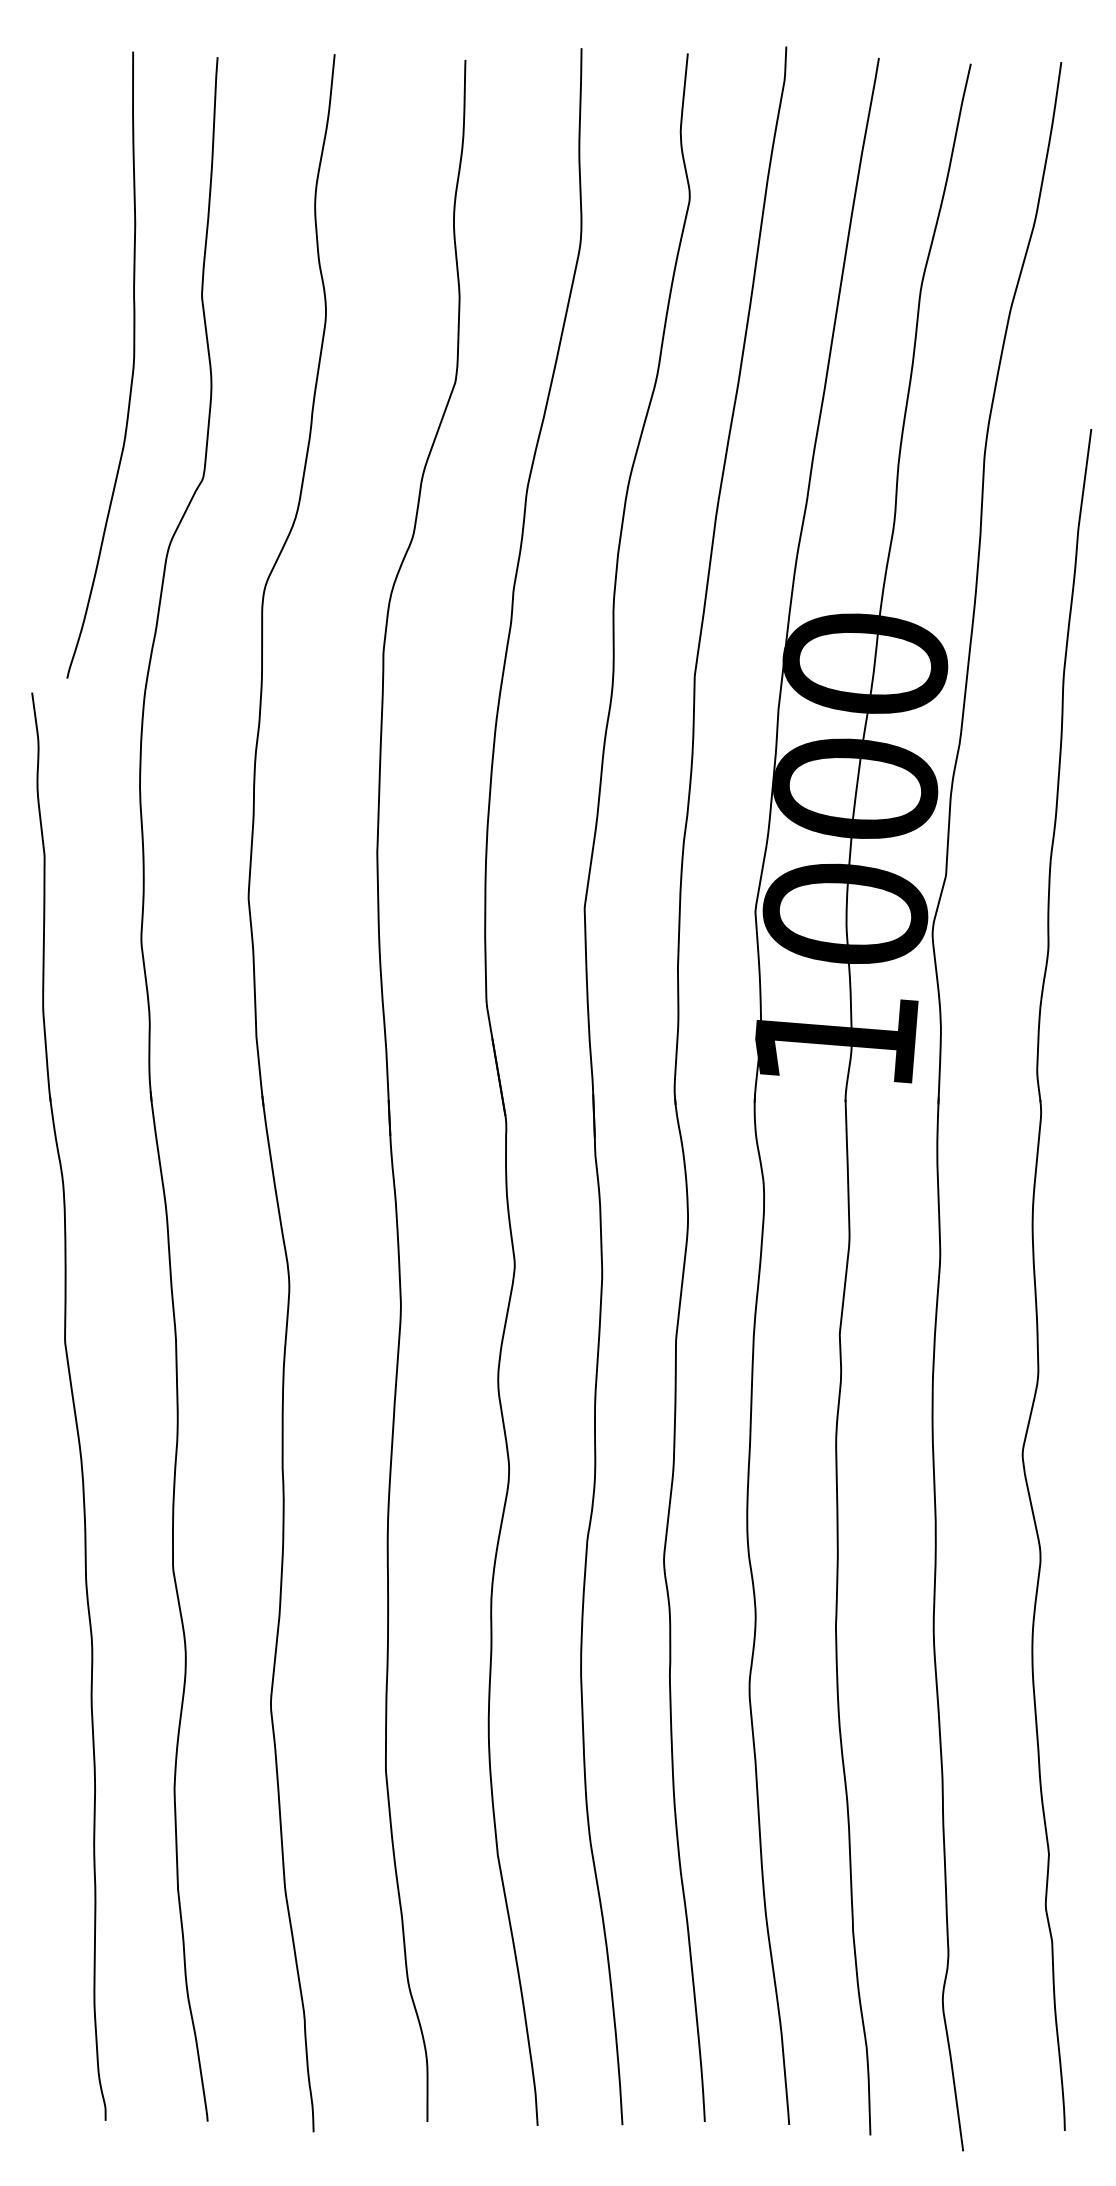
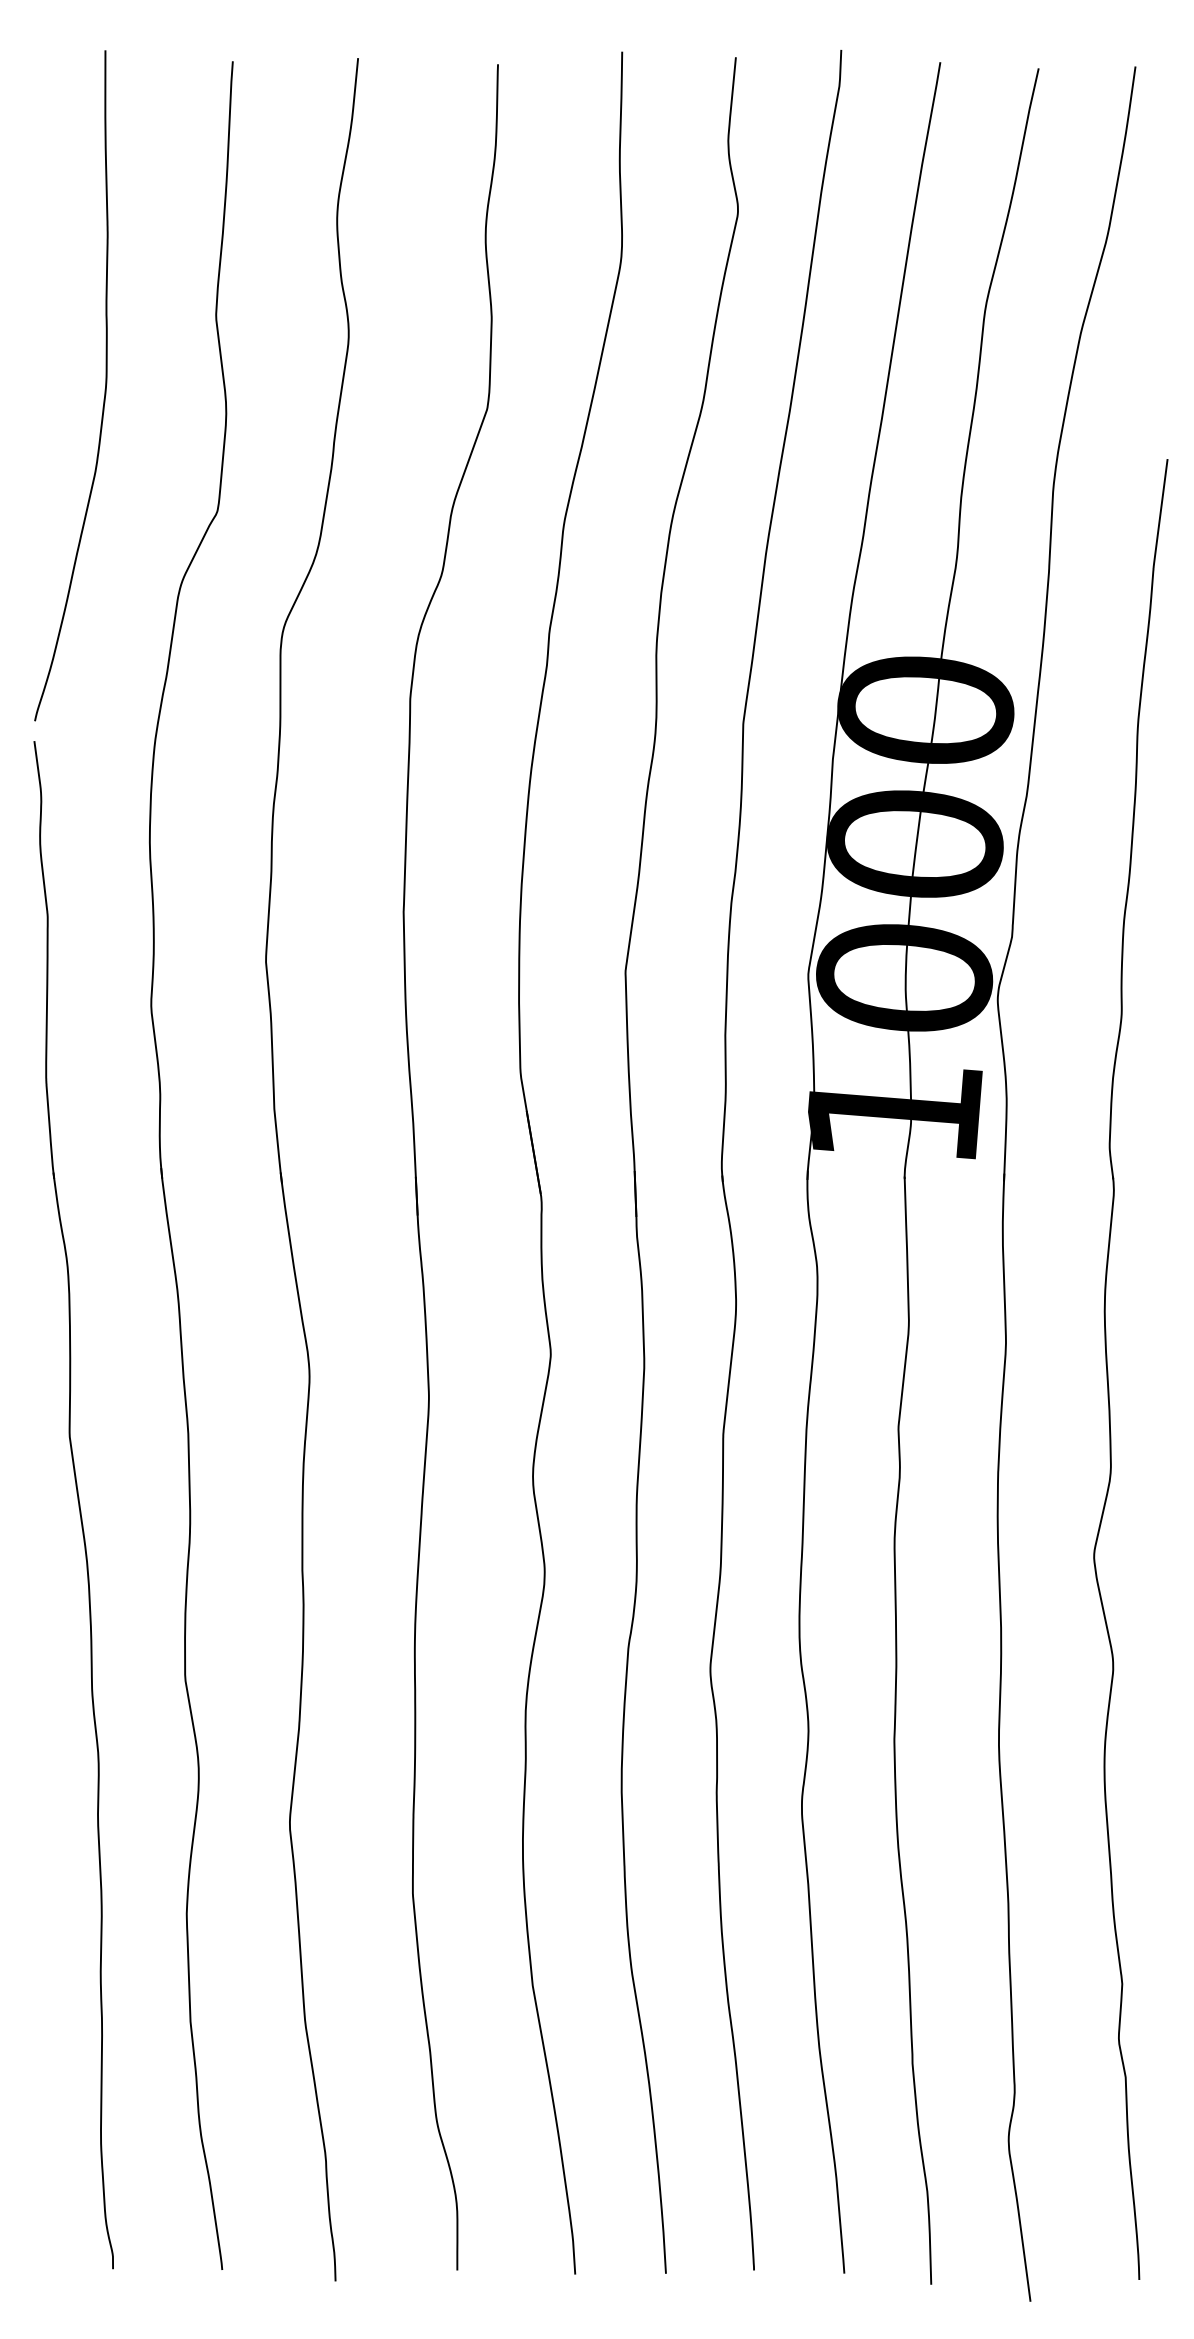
curve: (132, 368) -> (104, 389), moved

